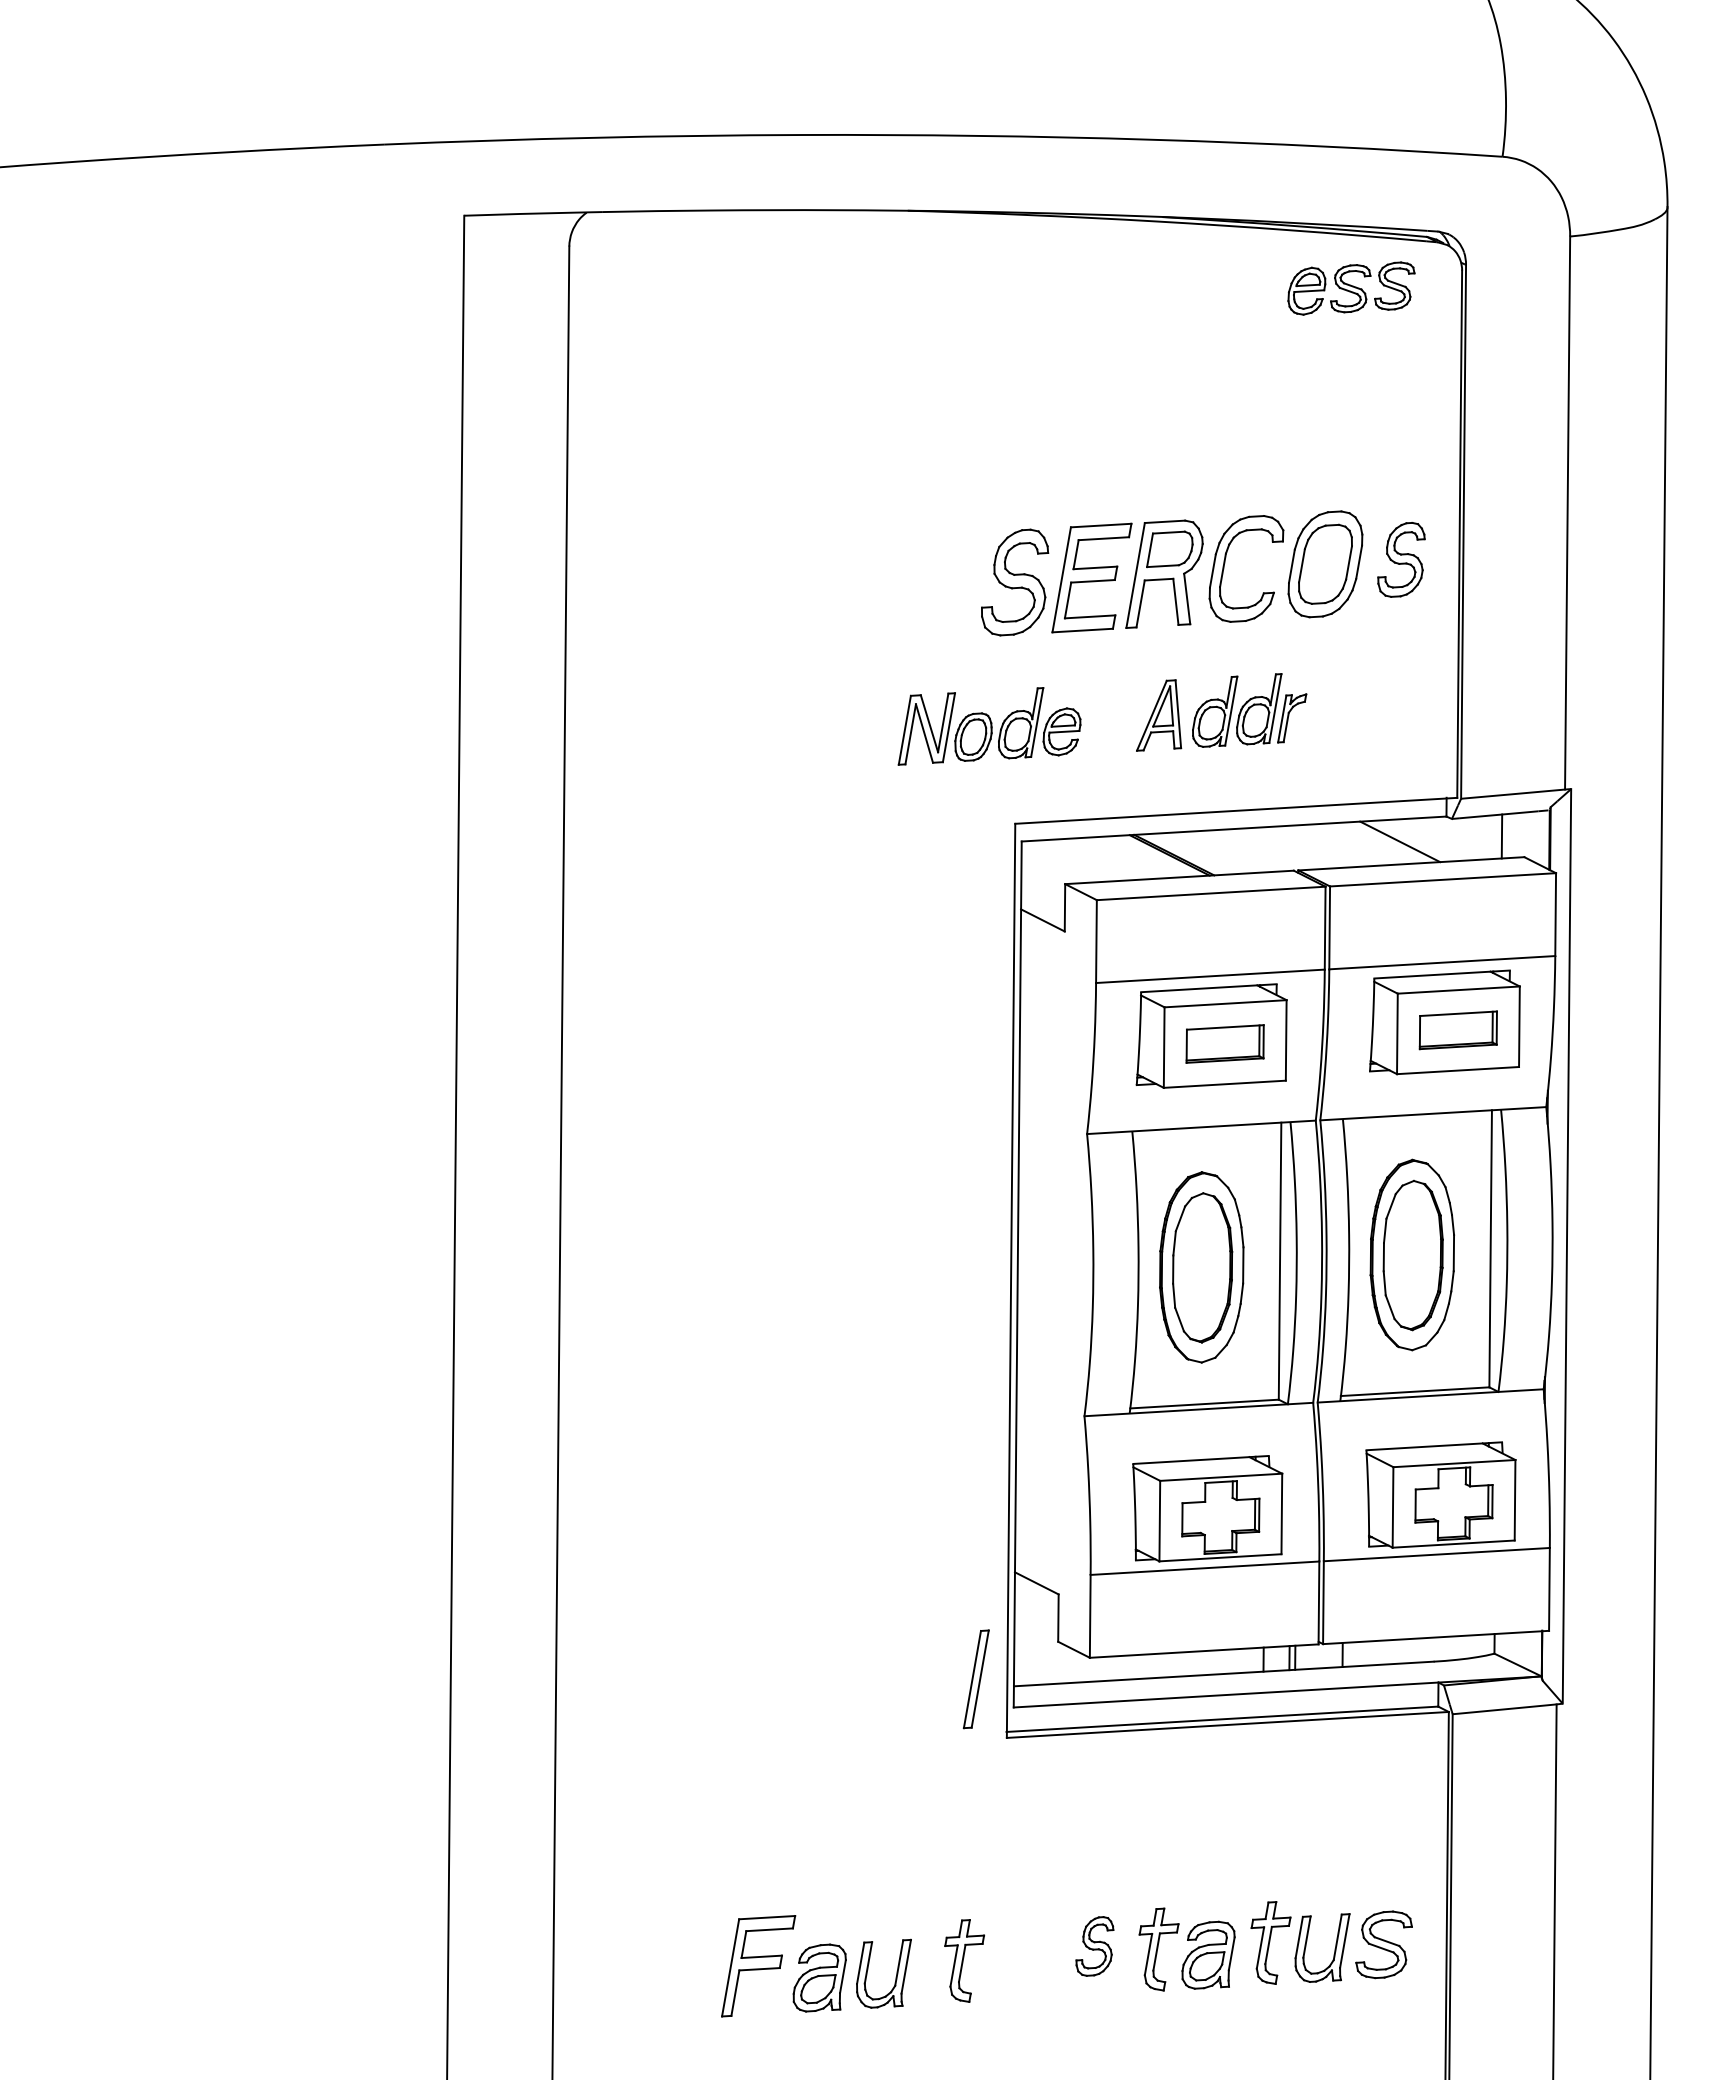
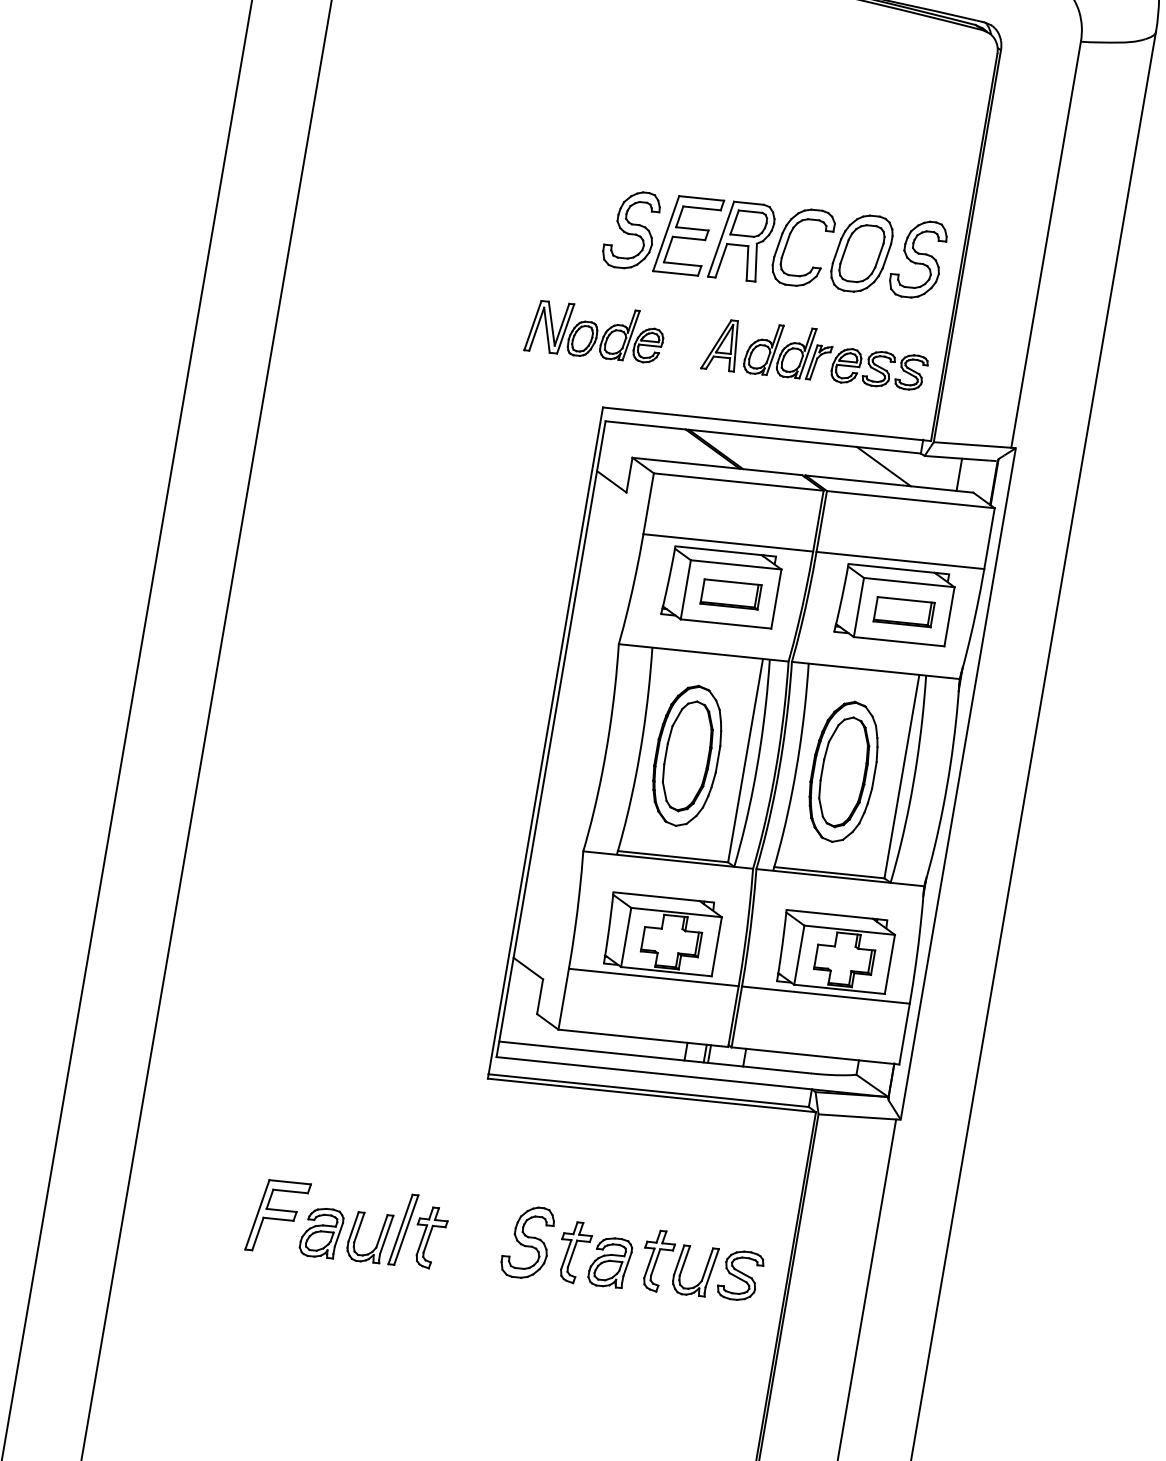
part: (1351, 288) -> (879, 369), moved
part: (1401, 559) -> (918, 259), size x1.43
part: (975, 1679) -> (402, 1229), moved
part: (1094, 1946) -> (527, 1242), size x1.67

